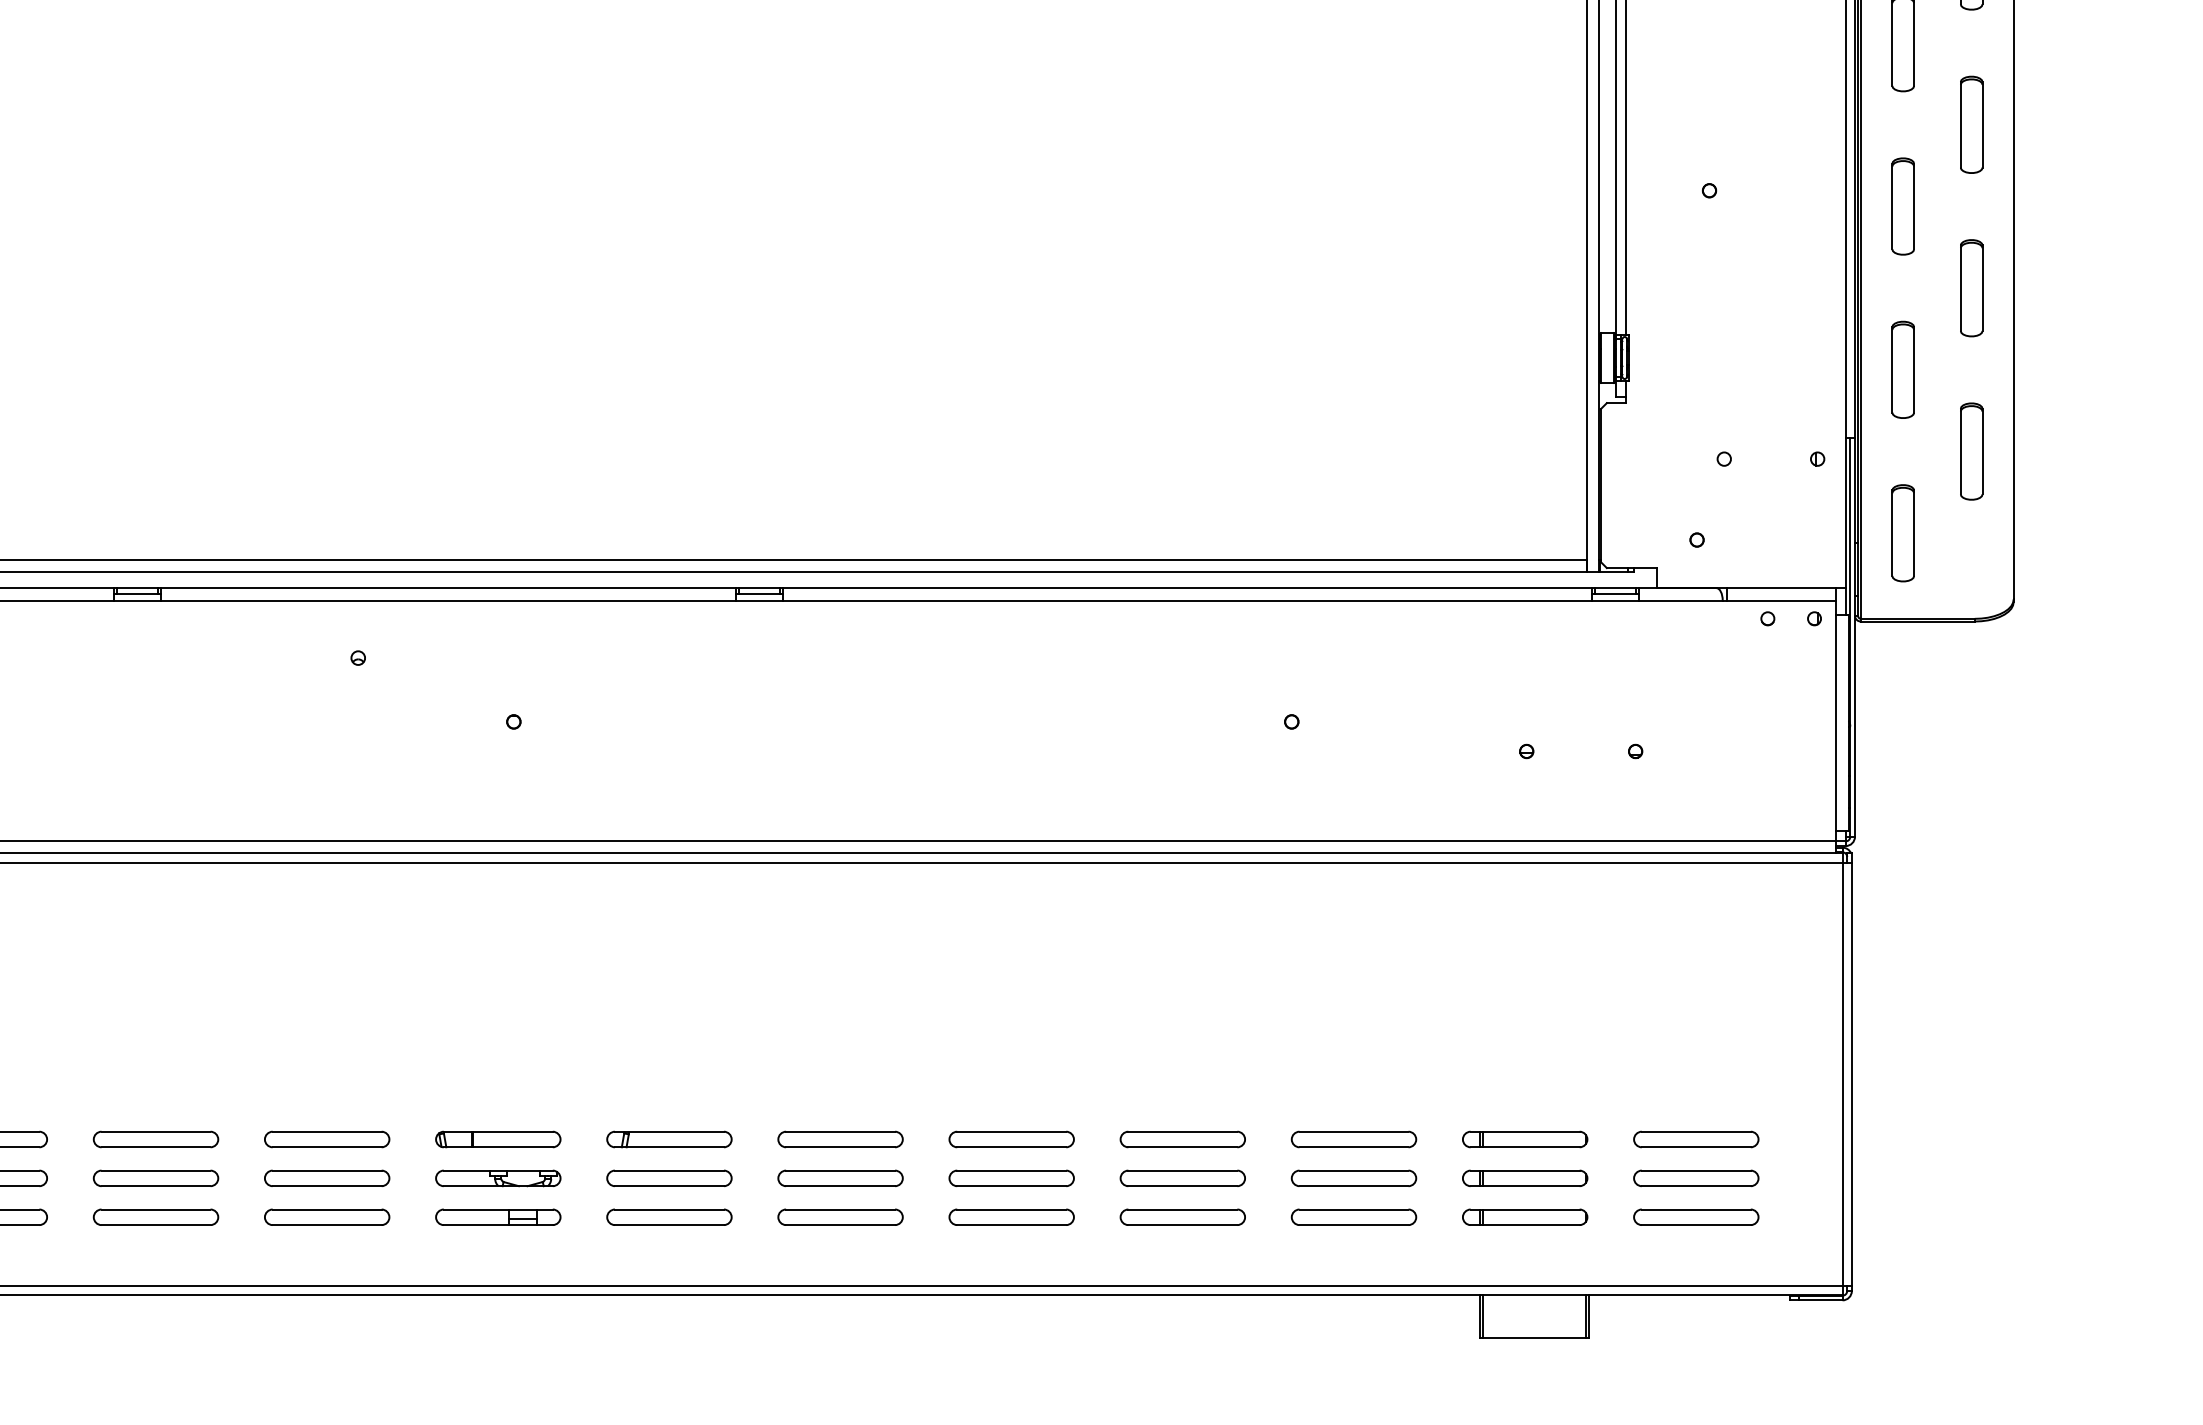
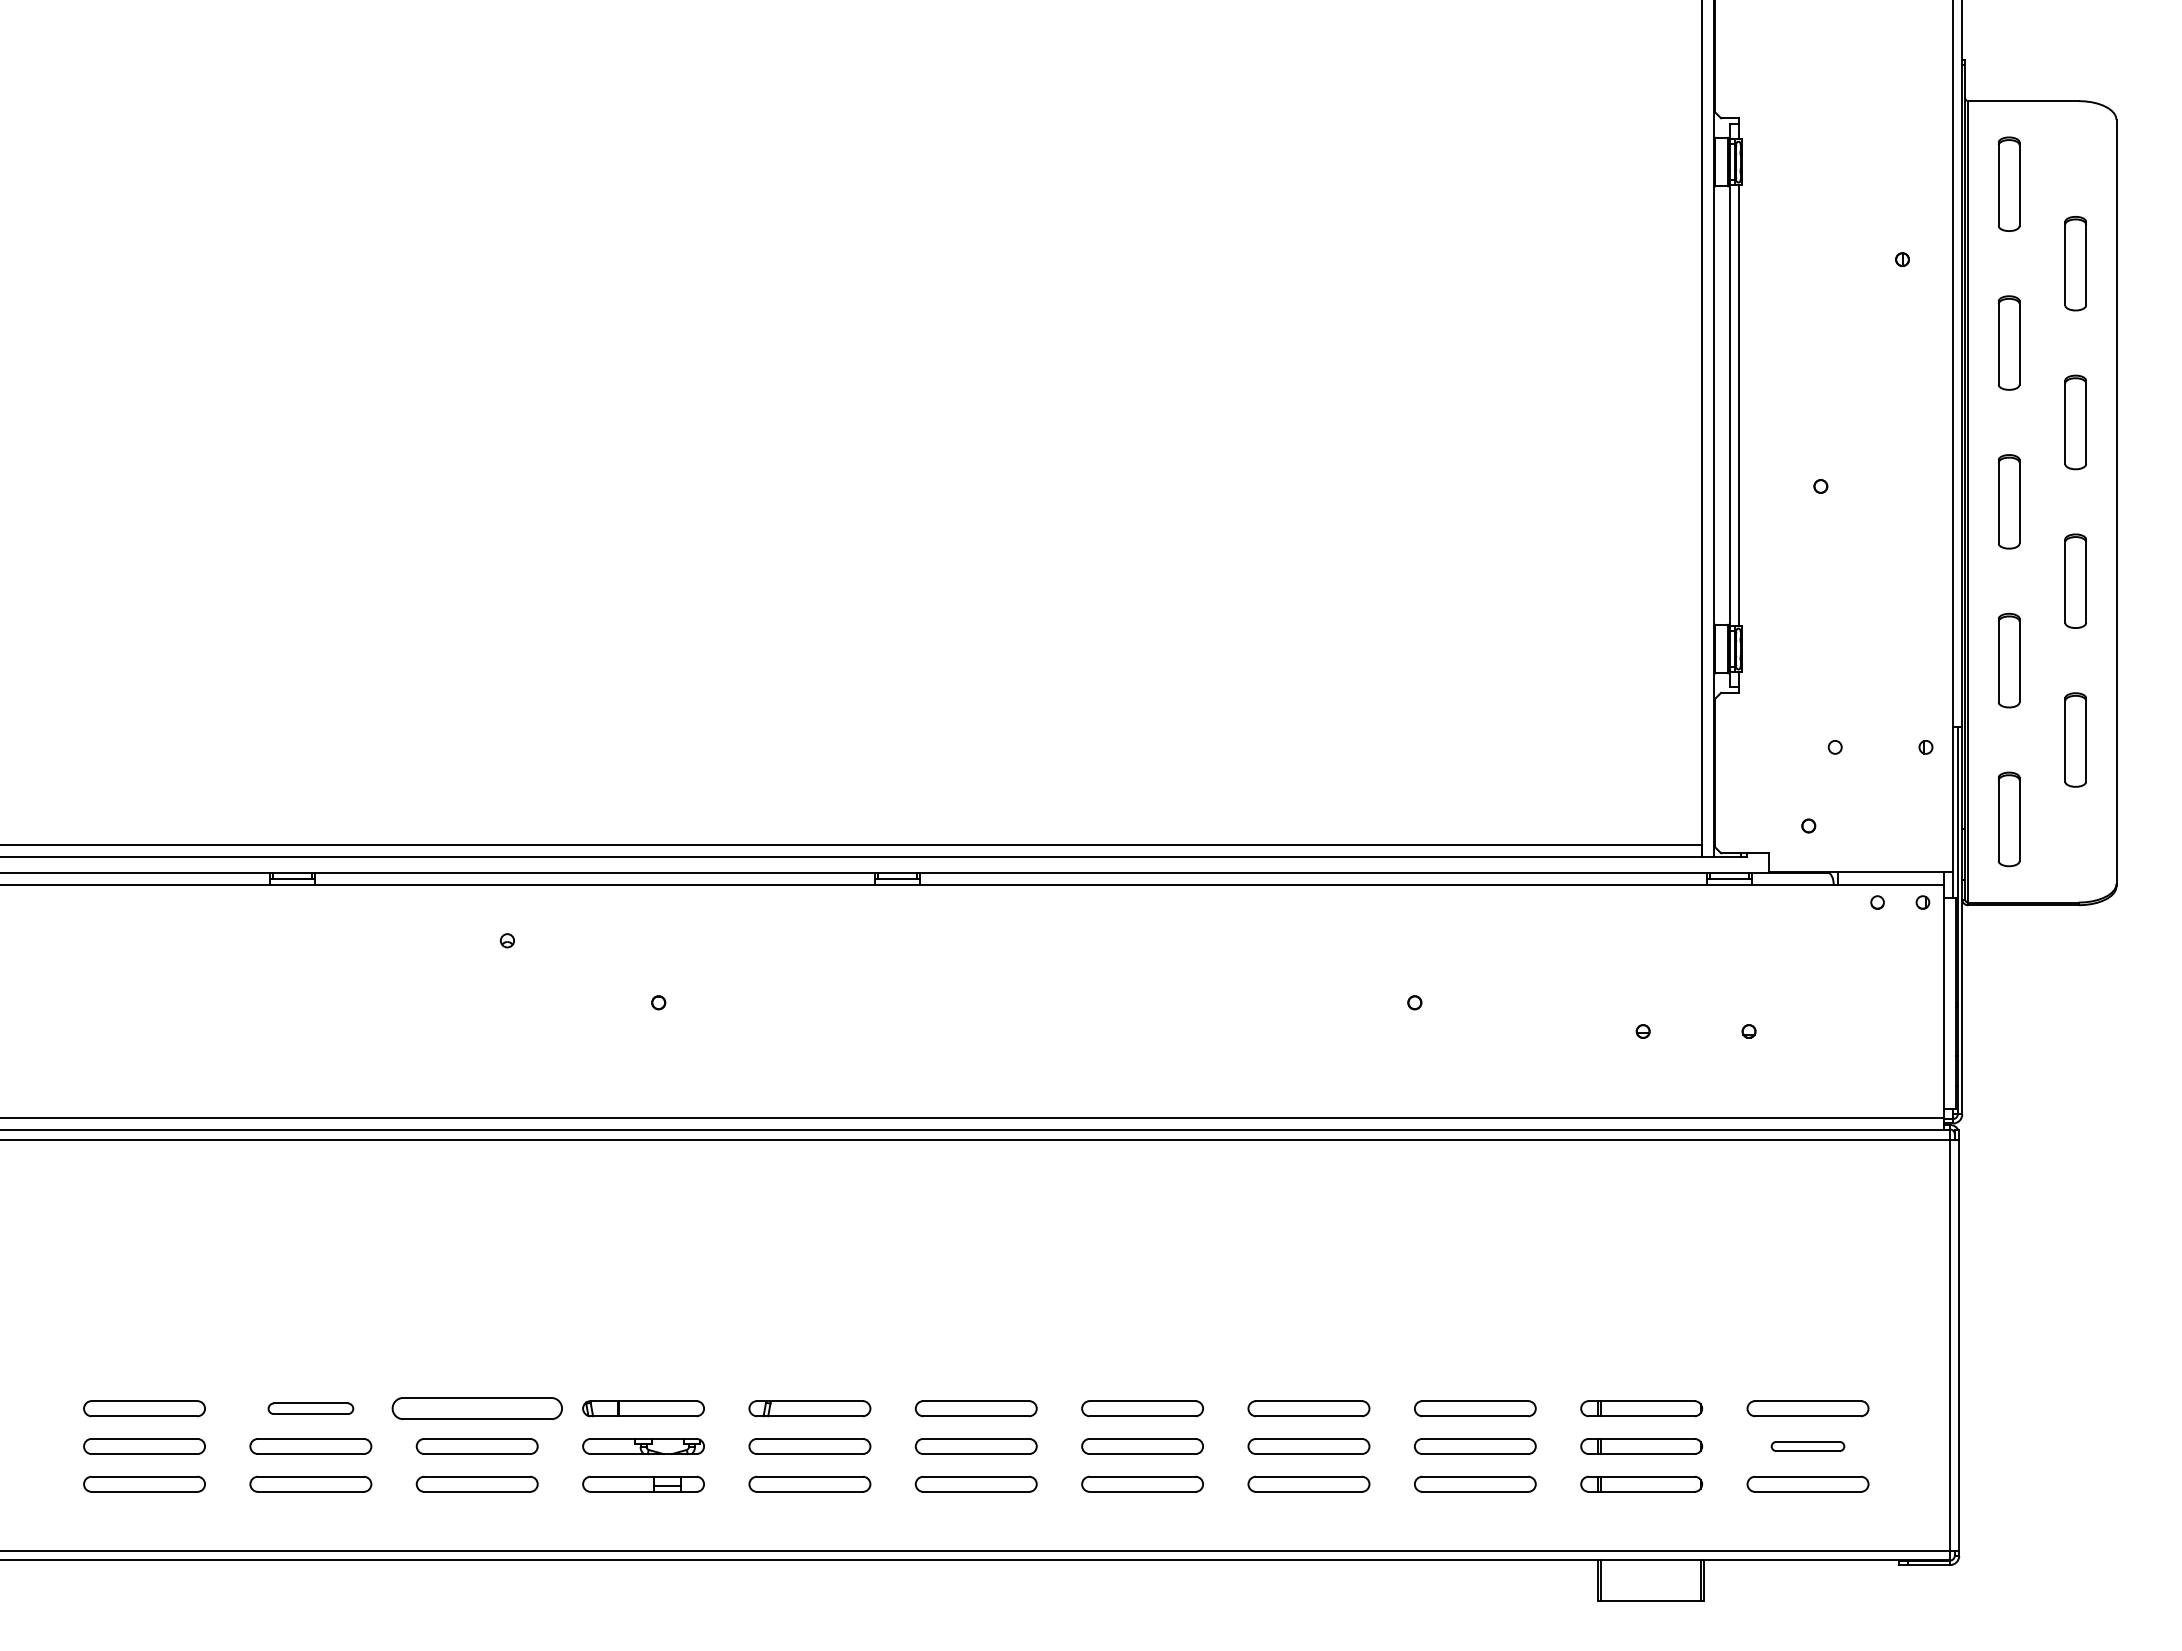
part: (155, 1139) -> (310, 1408), size x0.7
part: (326, 1139) -> (476, 1408), size x1.4
part: (1695, 1178) -> (1807, 1446), size x0.6

